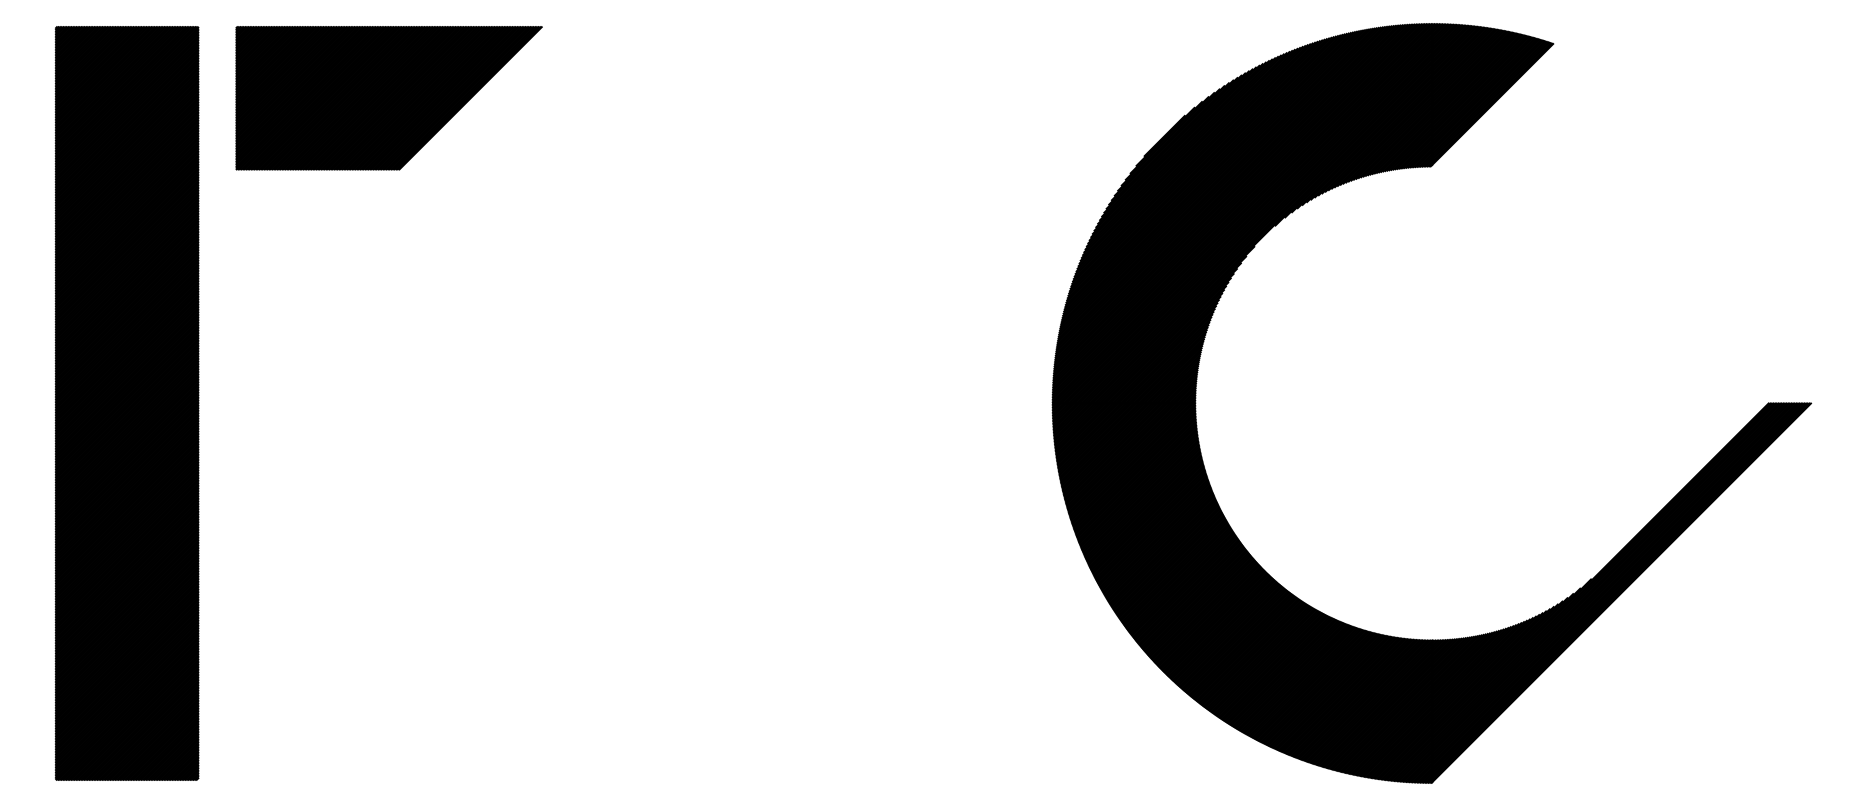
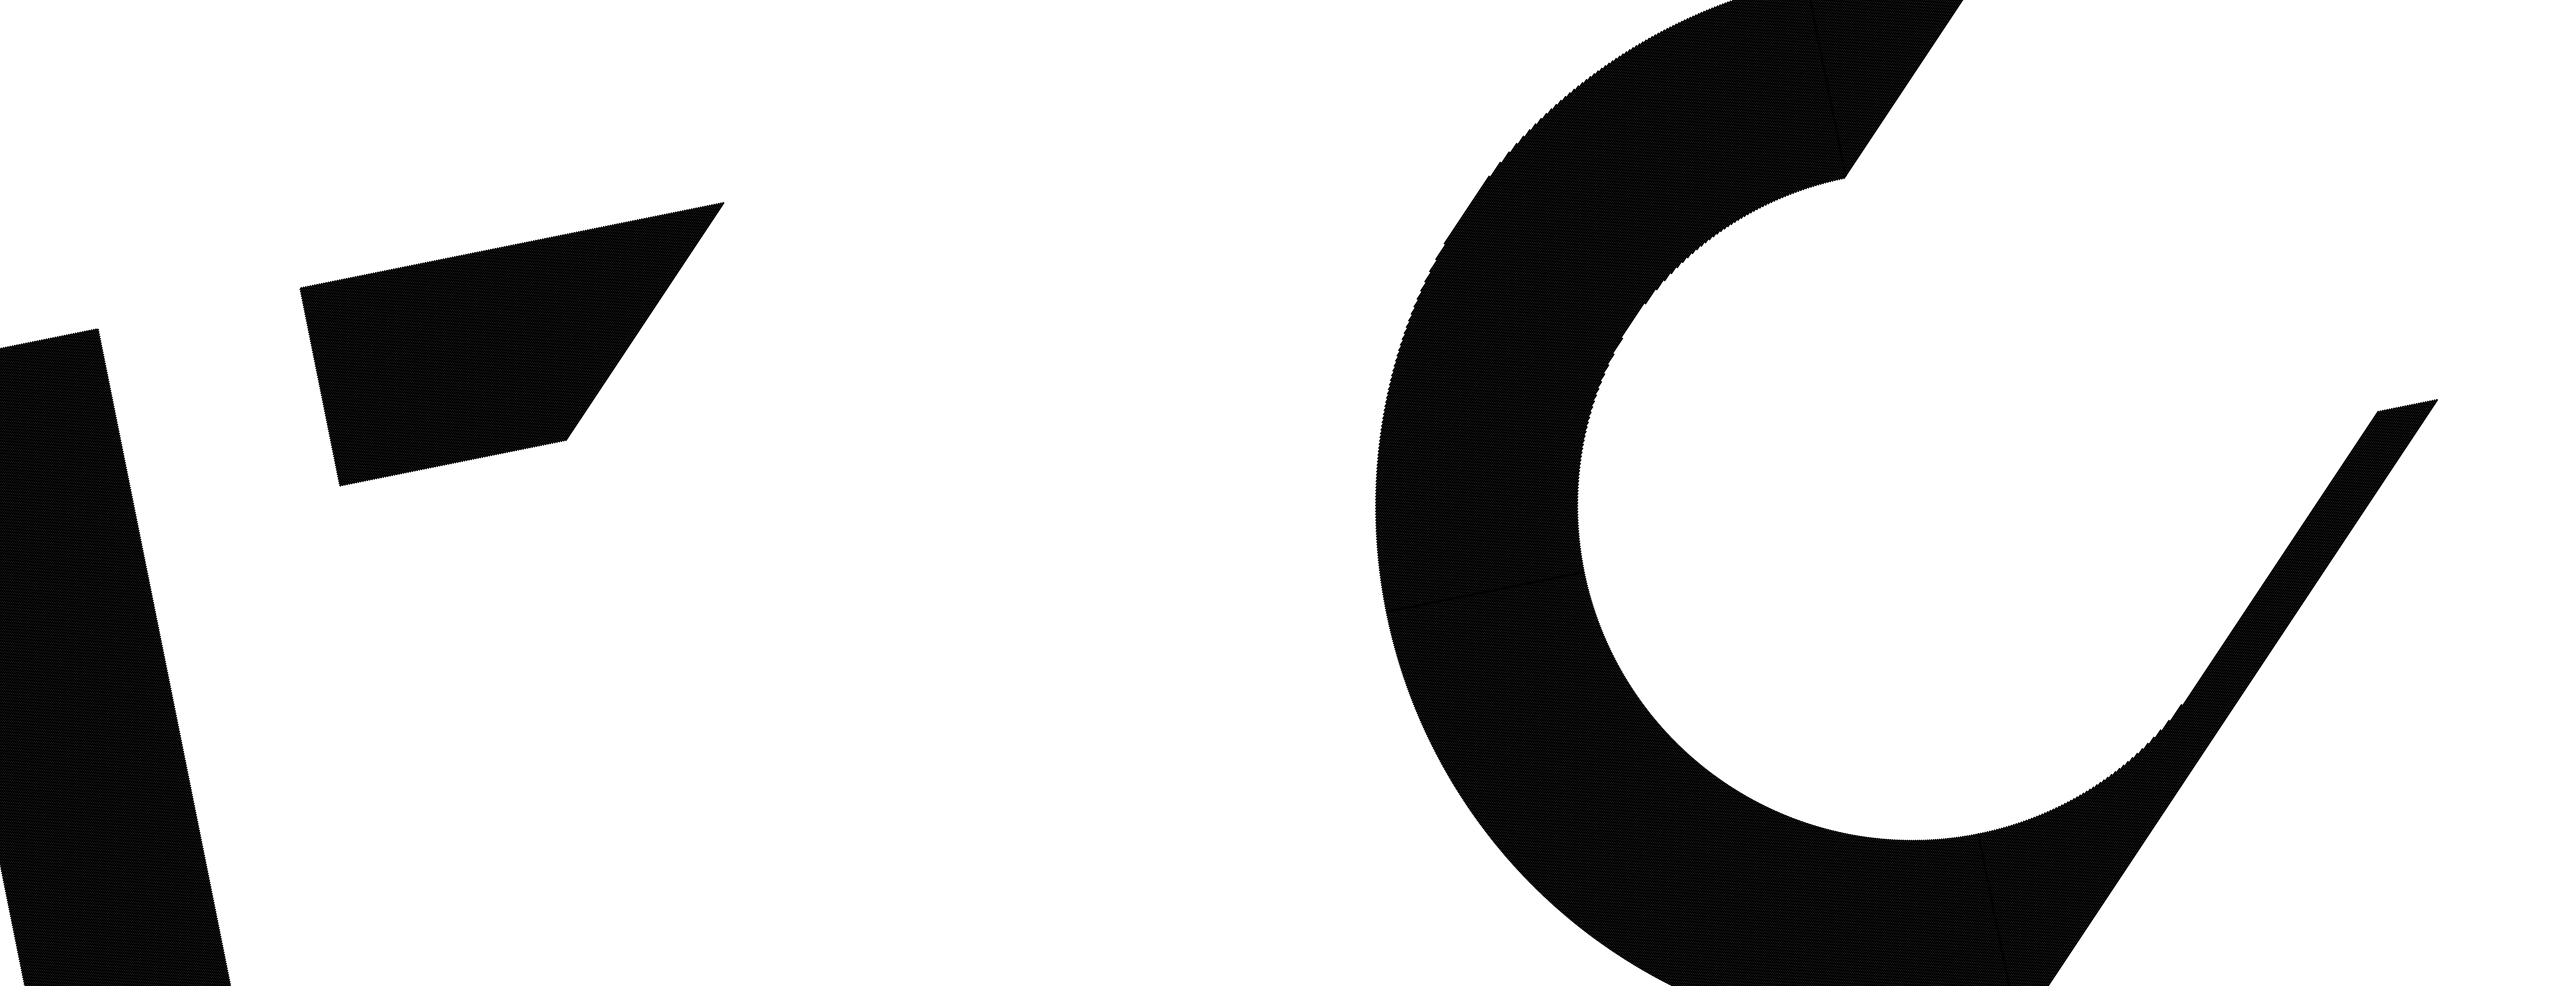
part: (388, 98) -> (530, 344), moved

